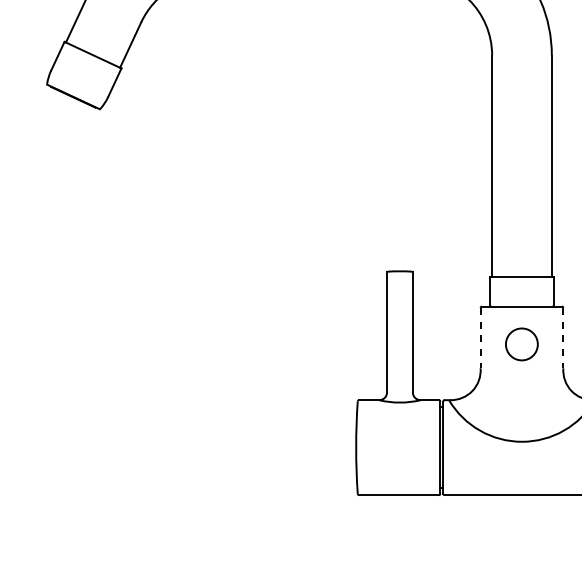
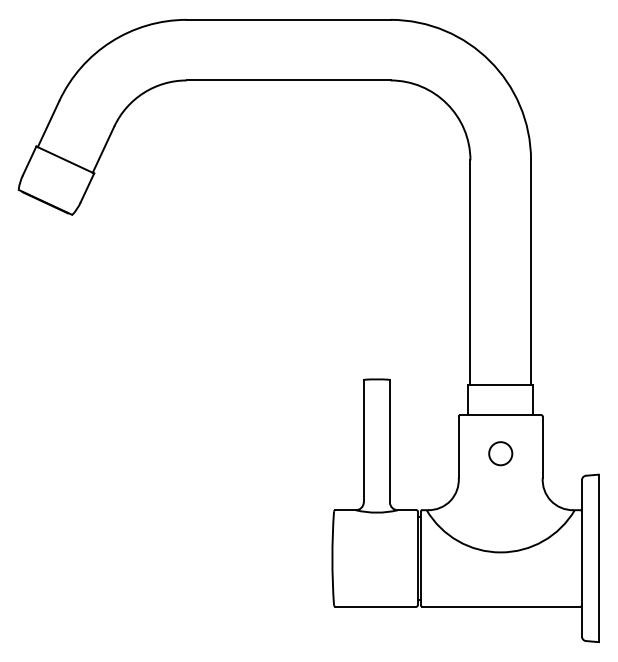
line: (480, 338) -> (458, 447), dashed -> solid
line: (563, 338) -> (542, 447), dashed -> solid
circle: (521, 344) -> (500, 453), size x0.71

